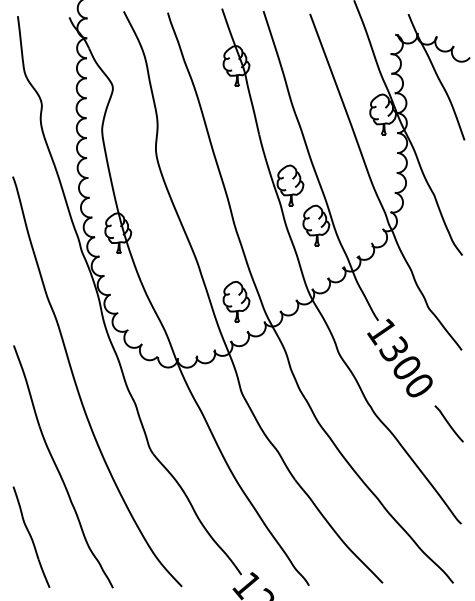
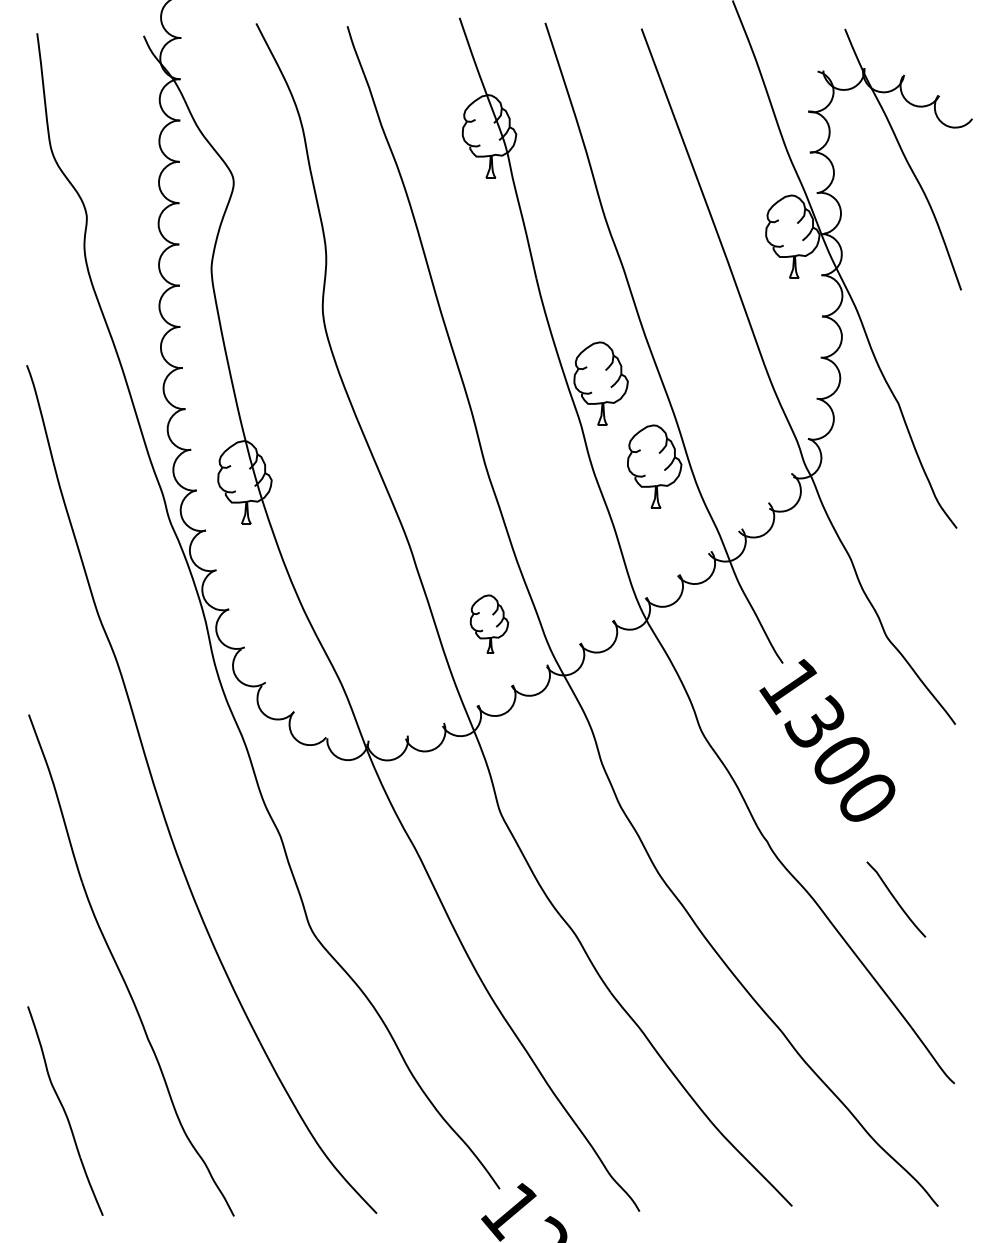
part: (236, 301) -> (489, 623), size x0.7
line: (448, 423) -> (894, 898), moved

